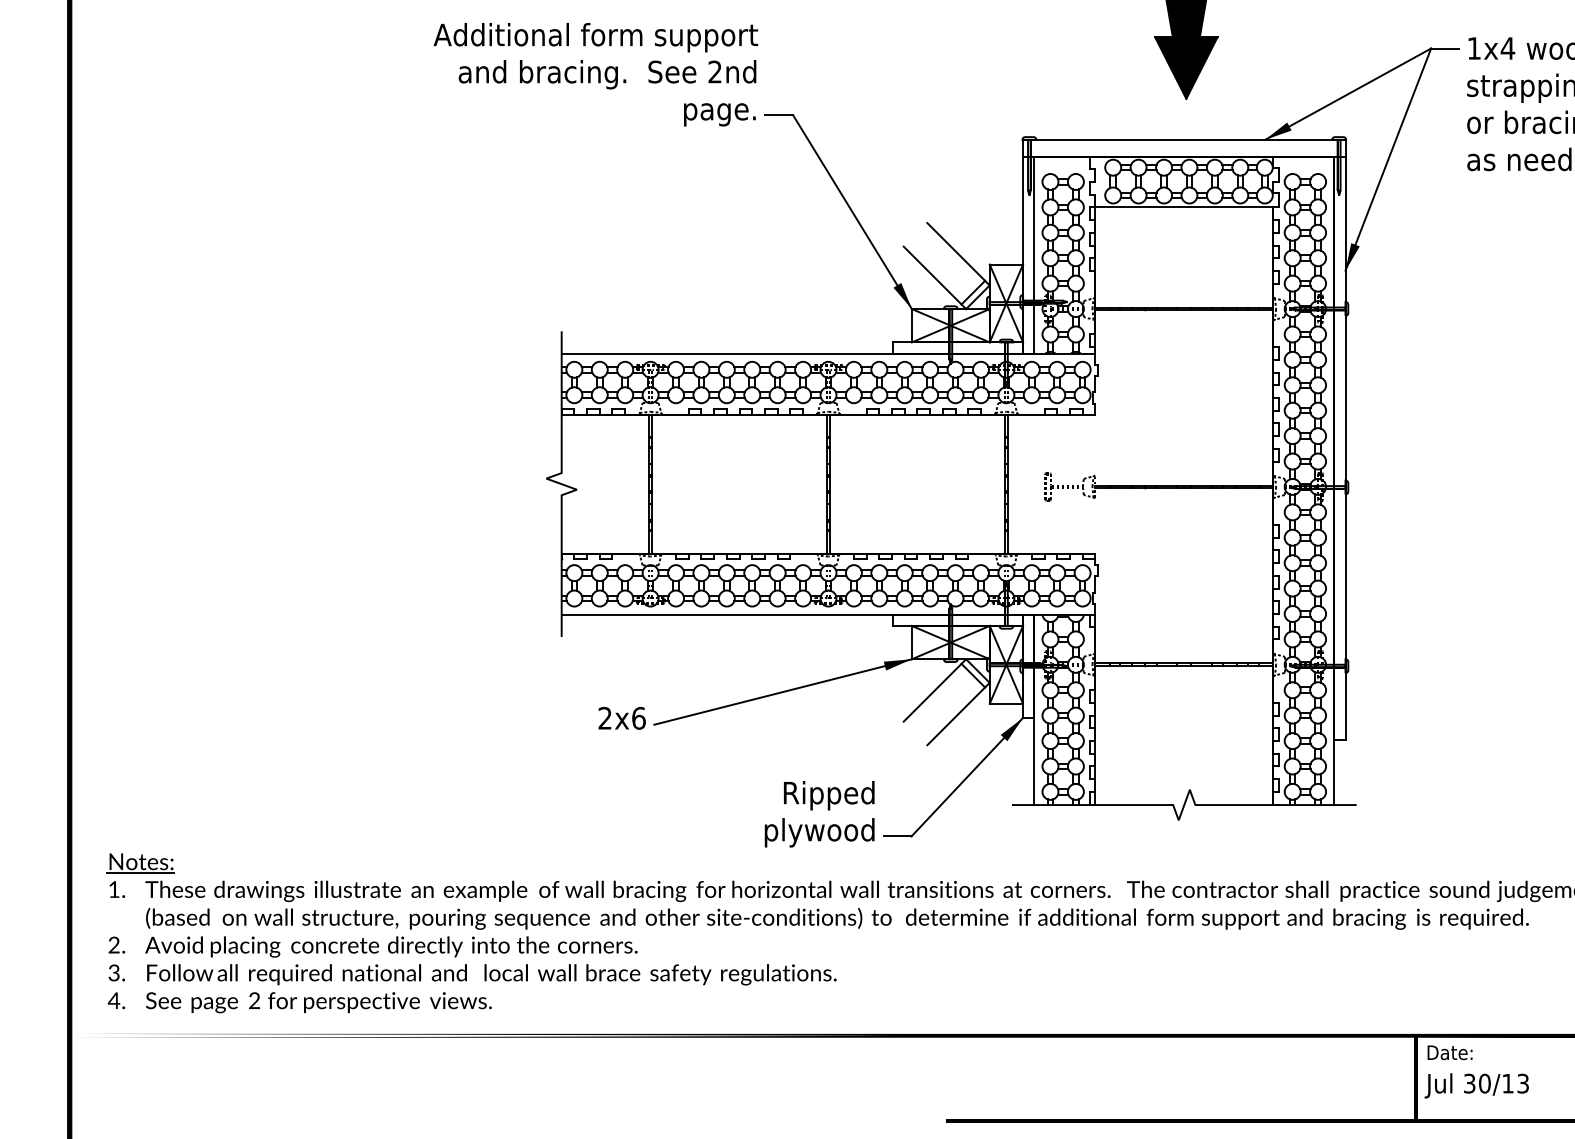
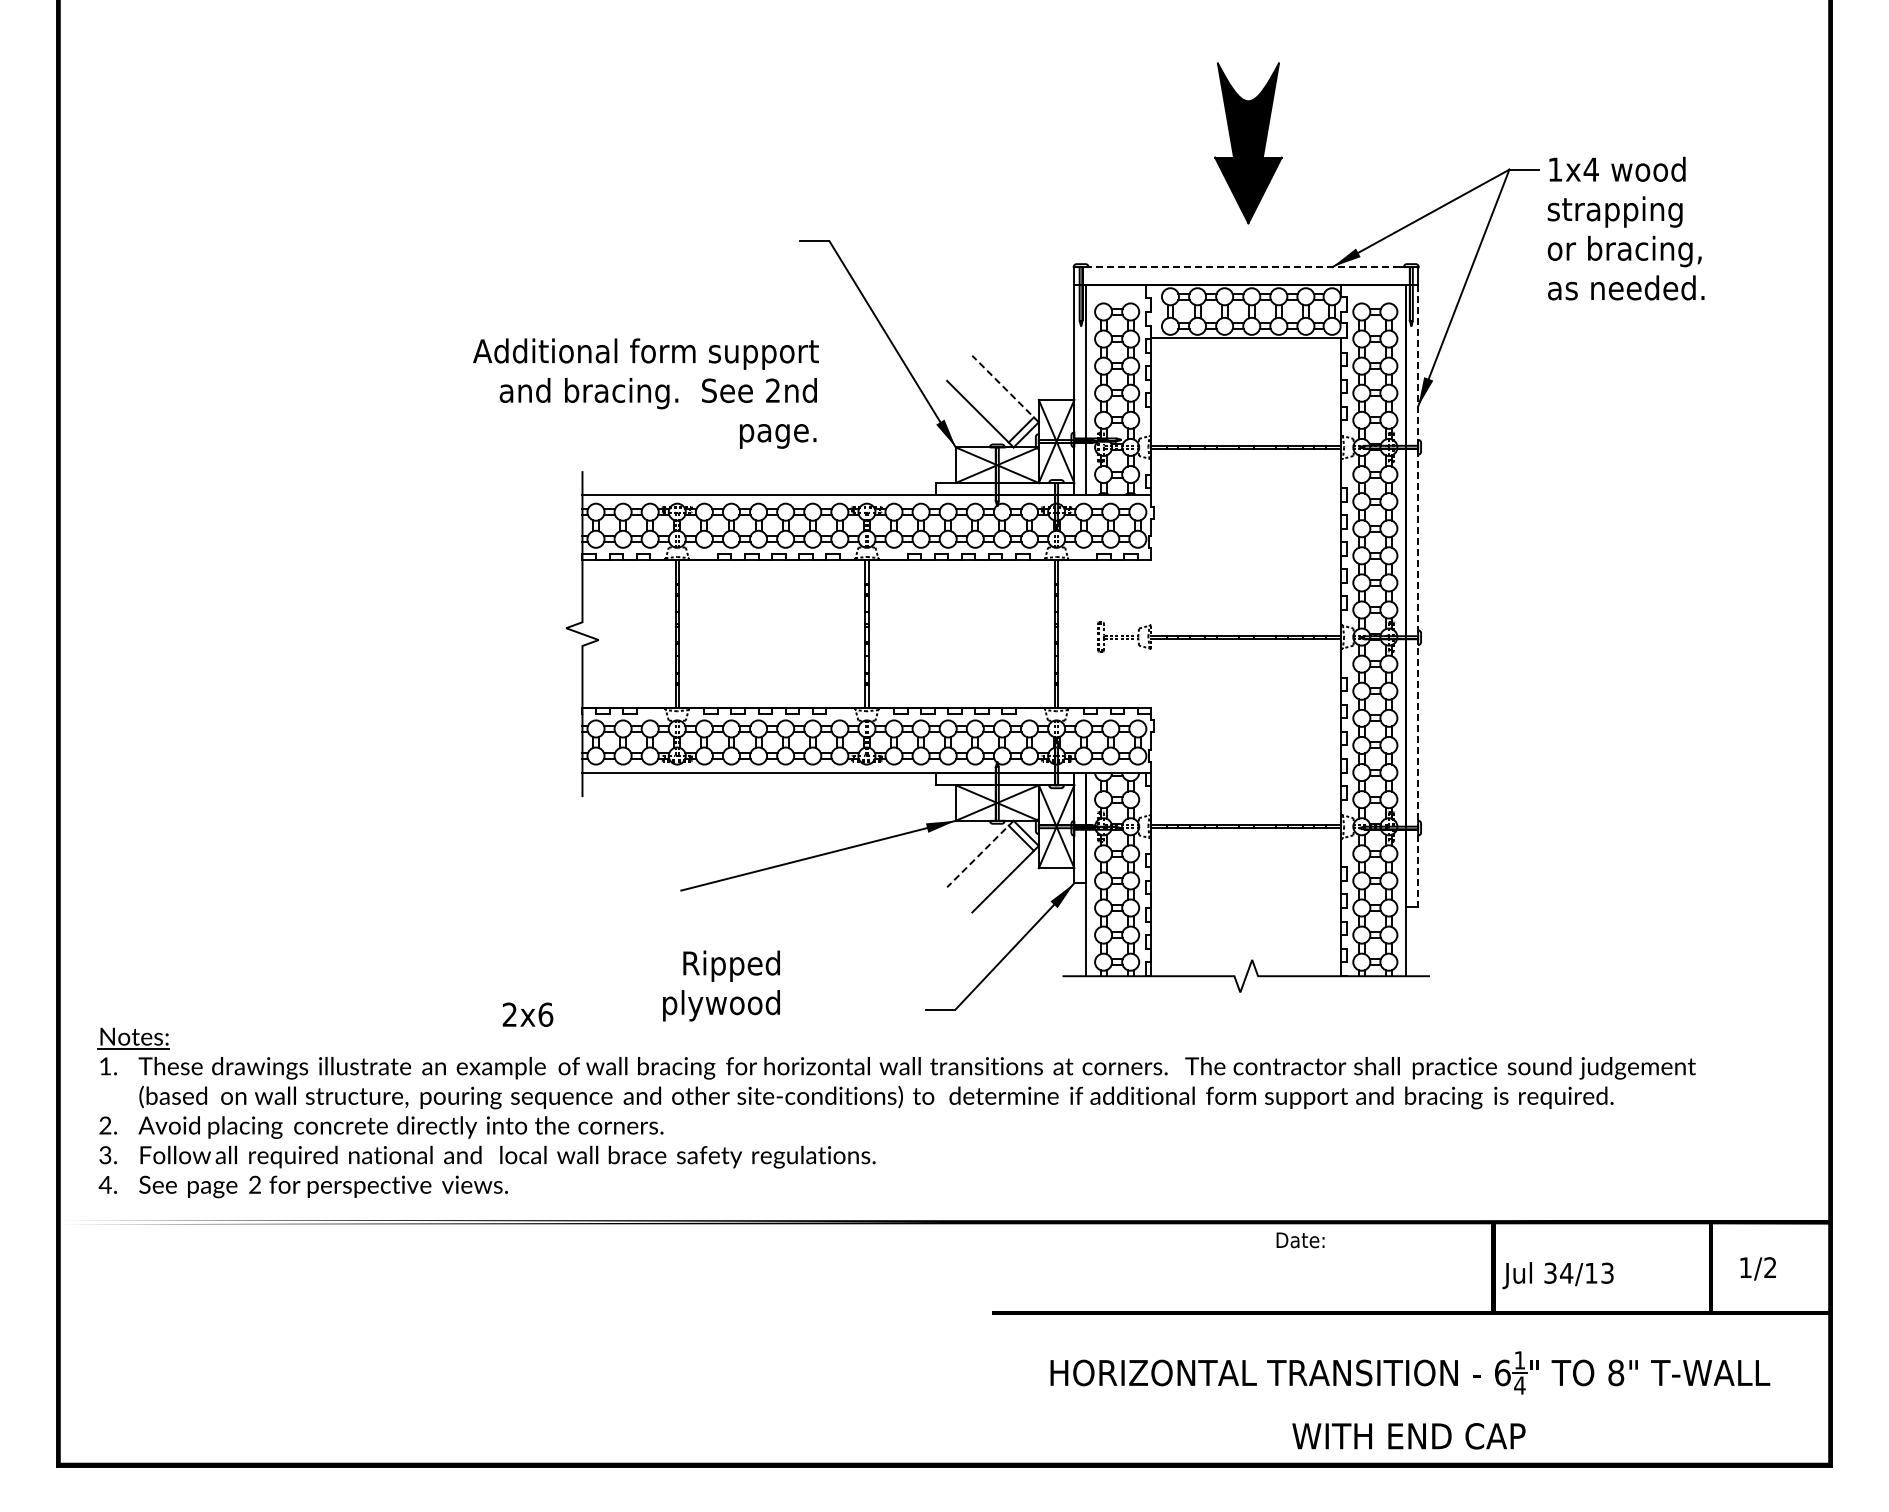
text: (595, 74) -> (645, 393), moved
line: (1173, 140) -> (1234, 267), solid -> dashed
line: (958, 253) -> (1005, 388), solid -> dashed
line: (1345, 447) -> (1418, 595), solid -> dashed
line: (935, 690) -> (980, 854), solid -> dashed
text: (621, 718) -> (527, 1014), moved
text: (819, 813) -> (721, 985), moved
text: (1449, 1052) -> (1300, 1240), moved
text: (1484, 1082) -> (1566, 1272), 30/13 -> 34/13

